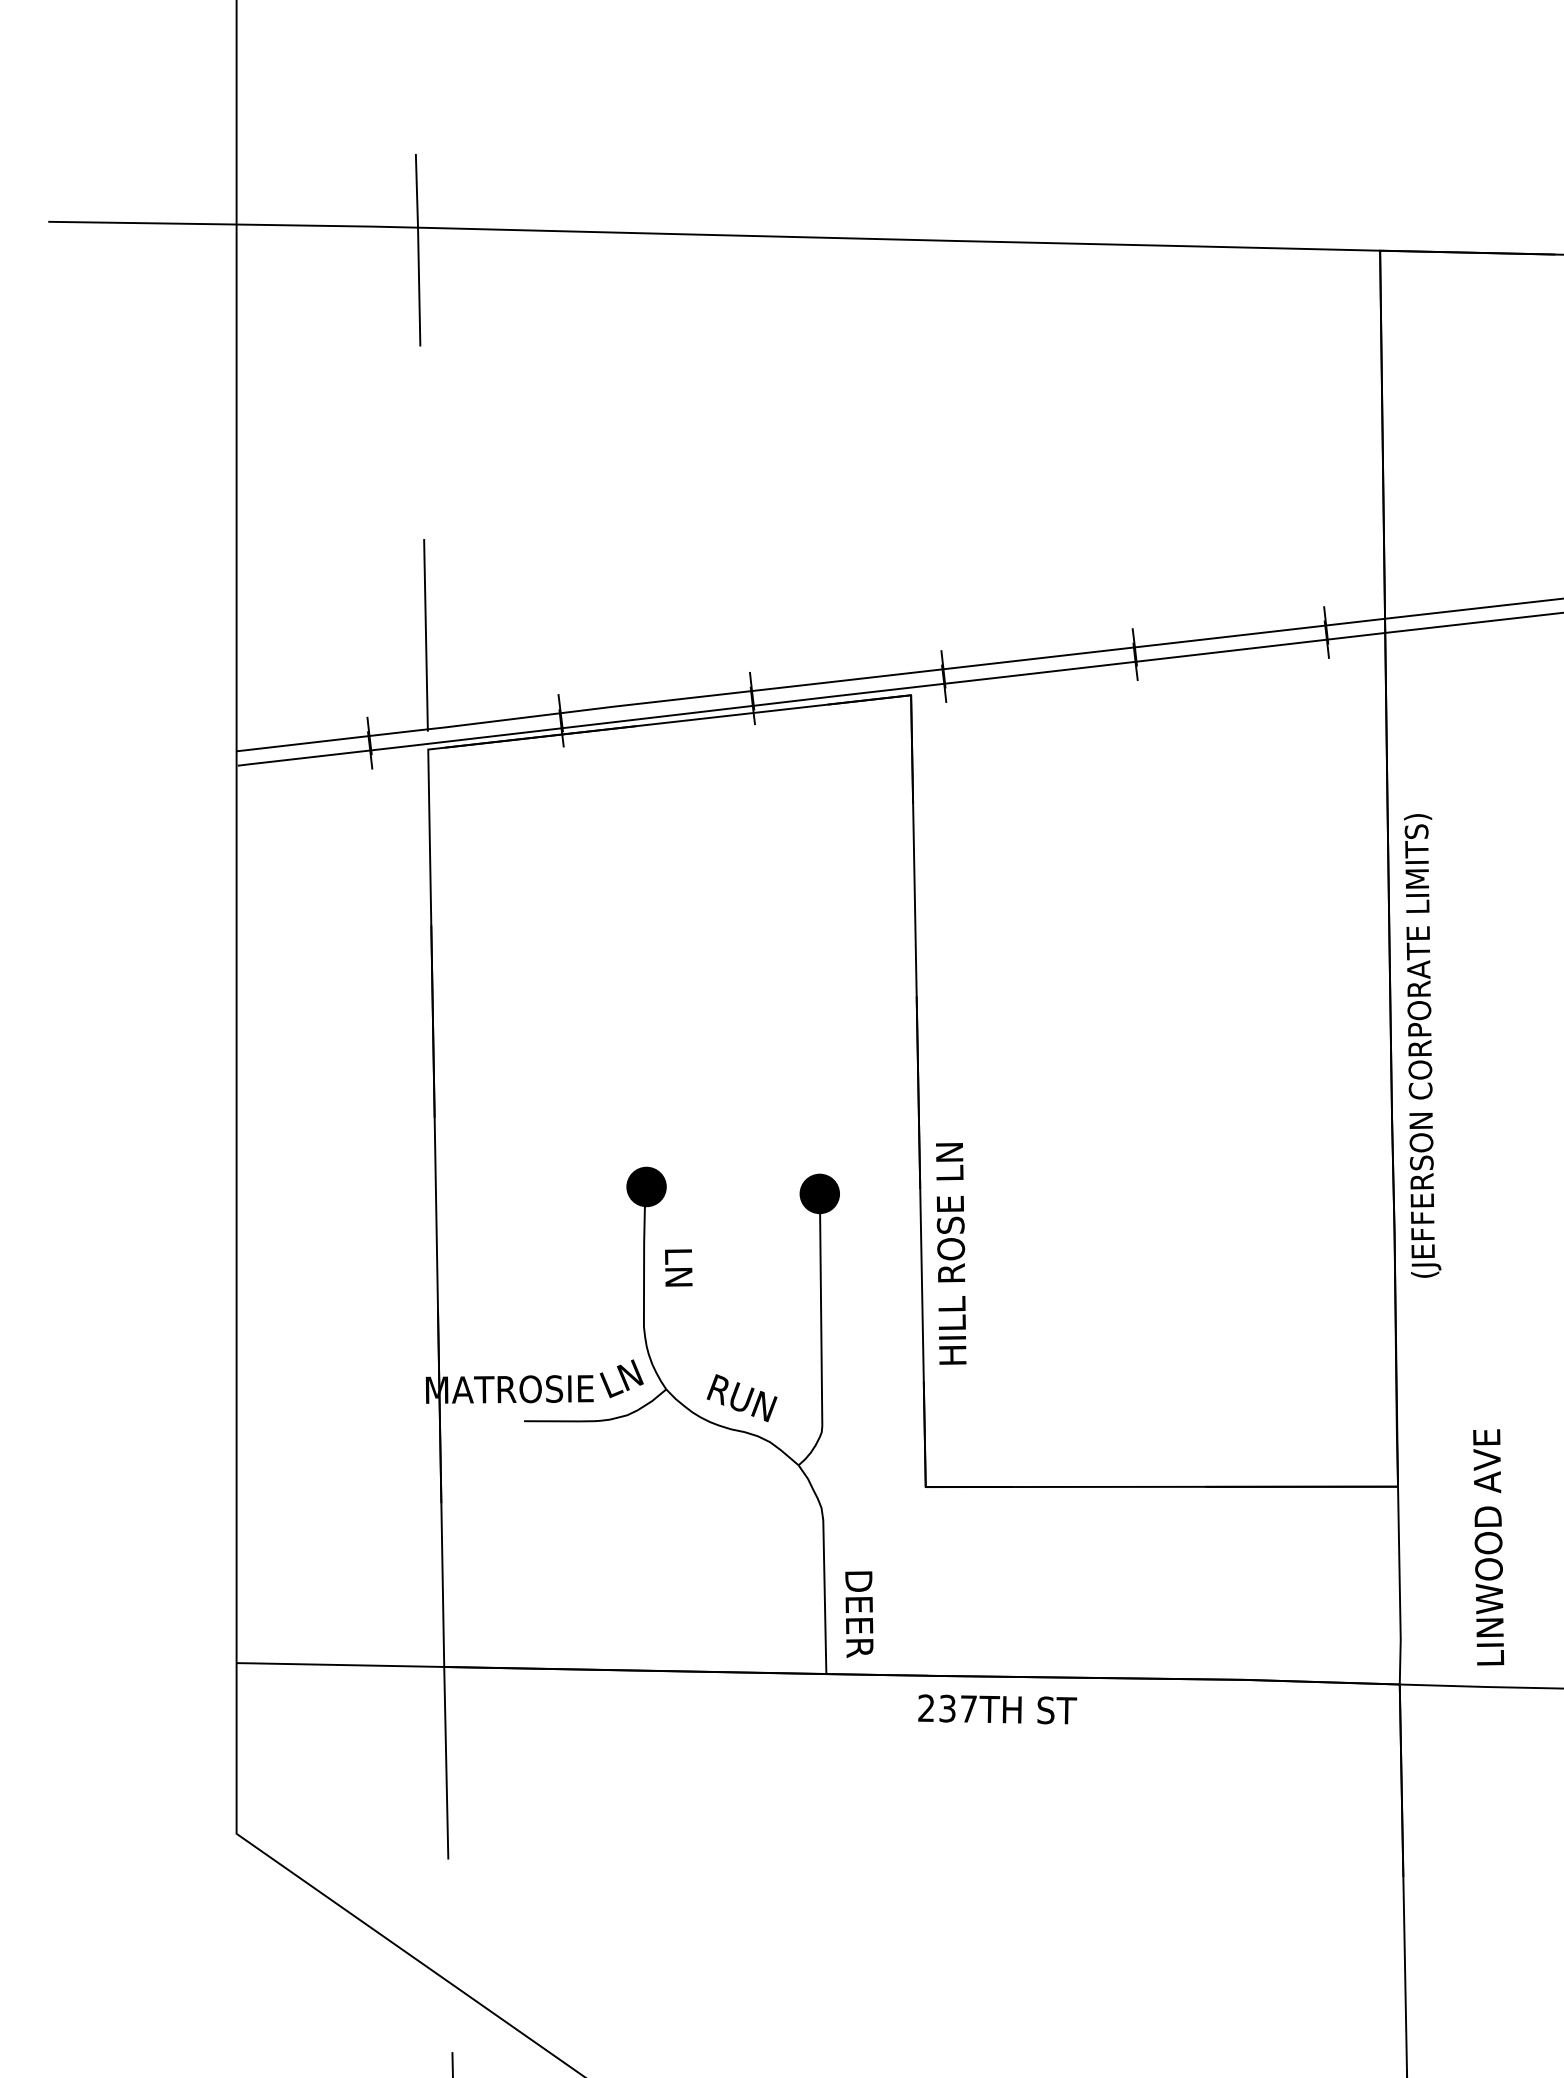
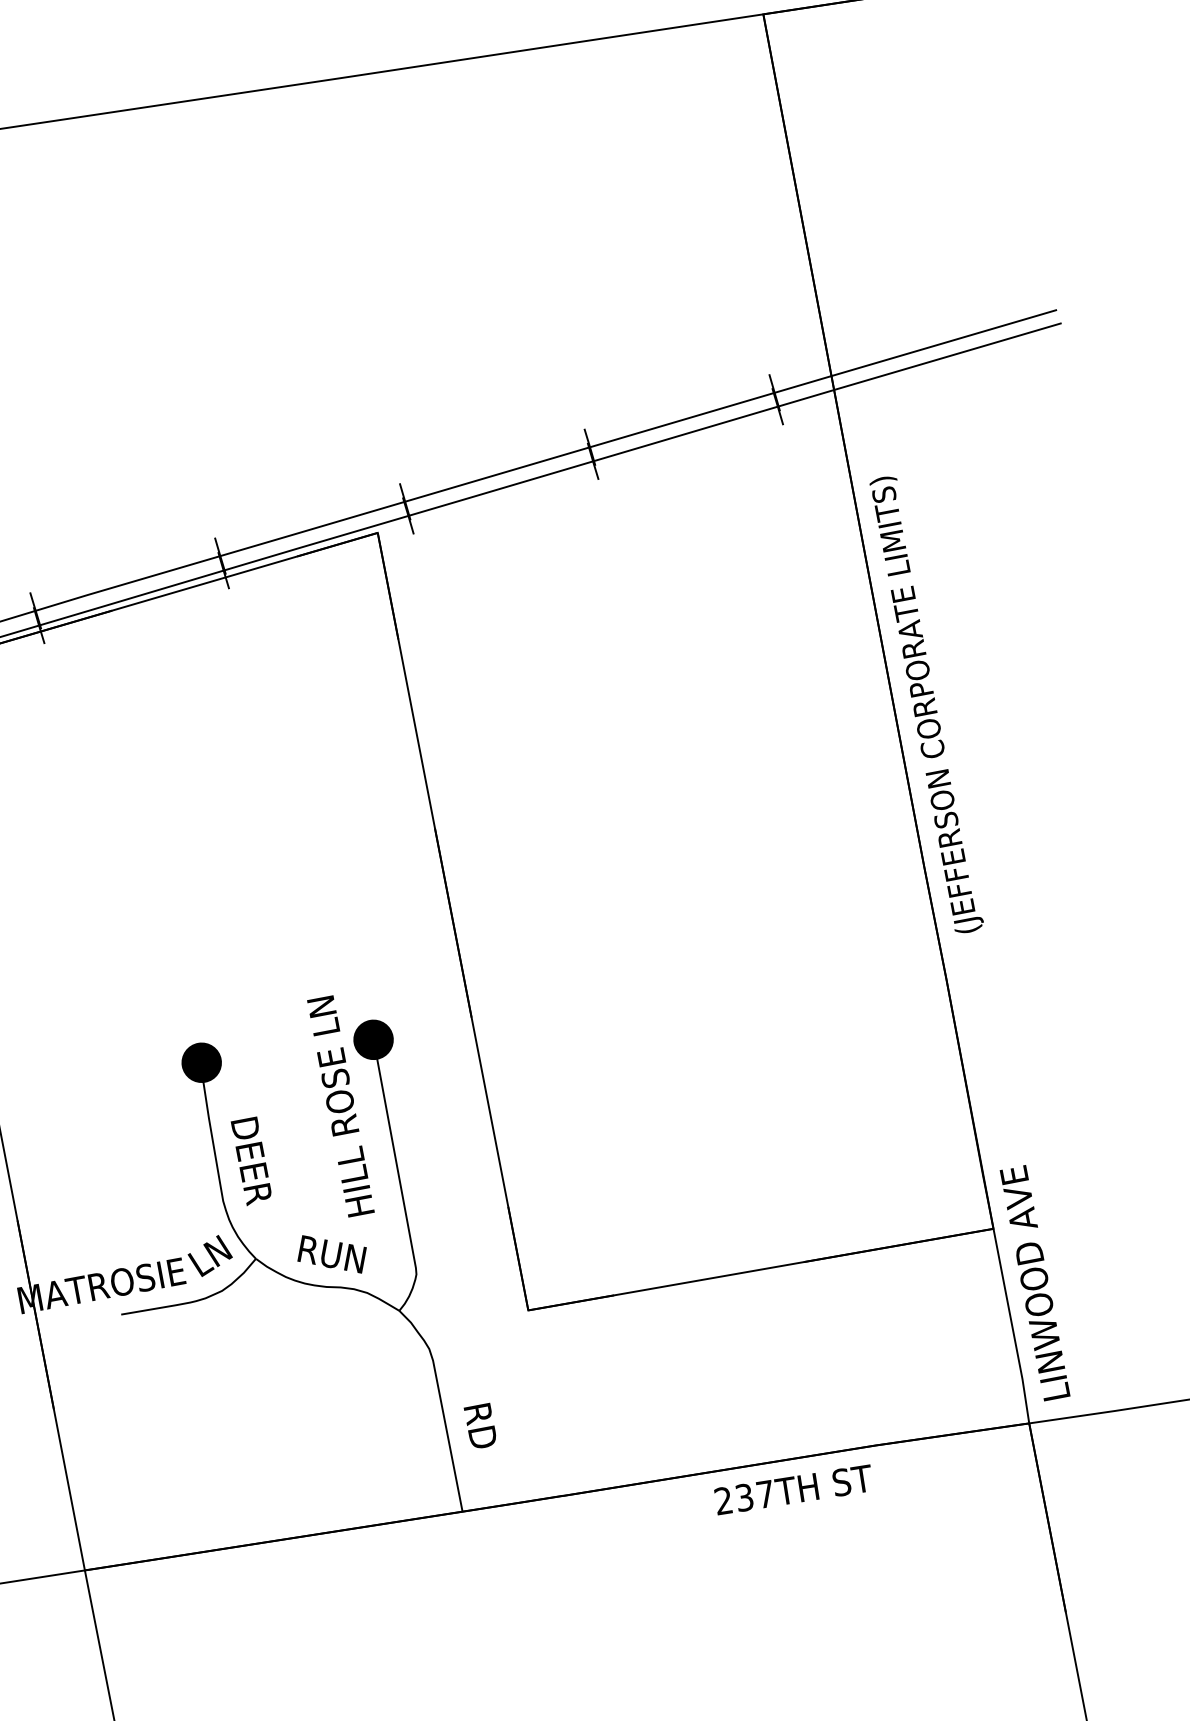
text: (1422, 1045) -> (926, 704), moved
text: (951, 1253) -> (341, 1105), moved
text: (679, 1294) -> (252, 1163), LN -> DEER
text: (1488, 1547) -> (1034, 1283), moved
text: (859, 1616) -> (485, 1449), DEER -> RD
text: (997, 1709) -> (793, 1489), moved

